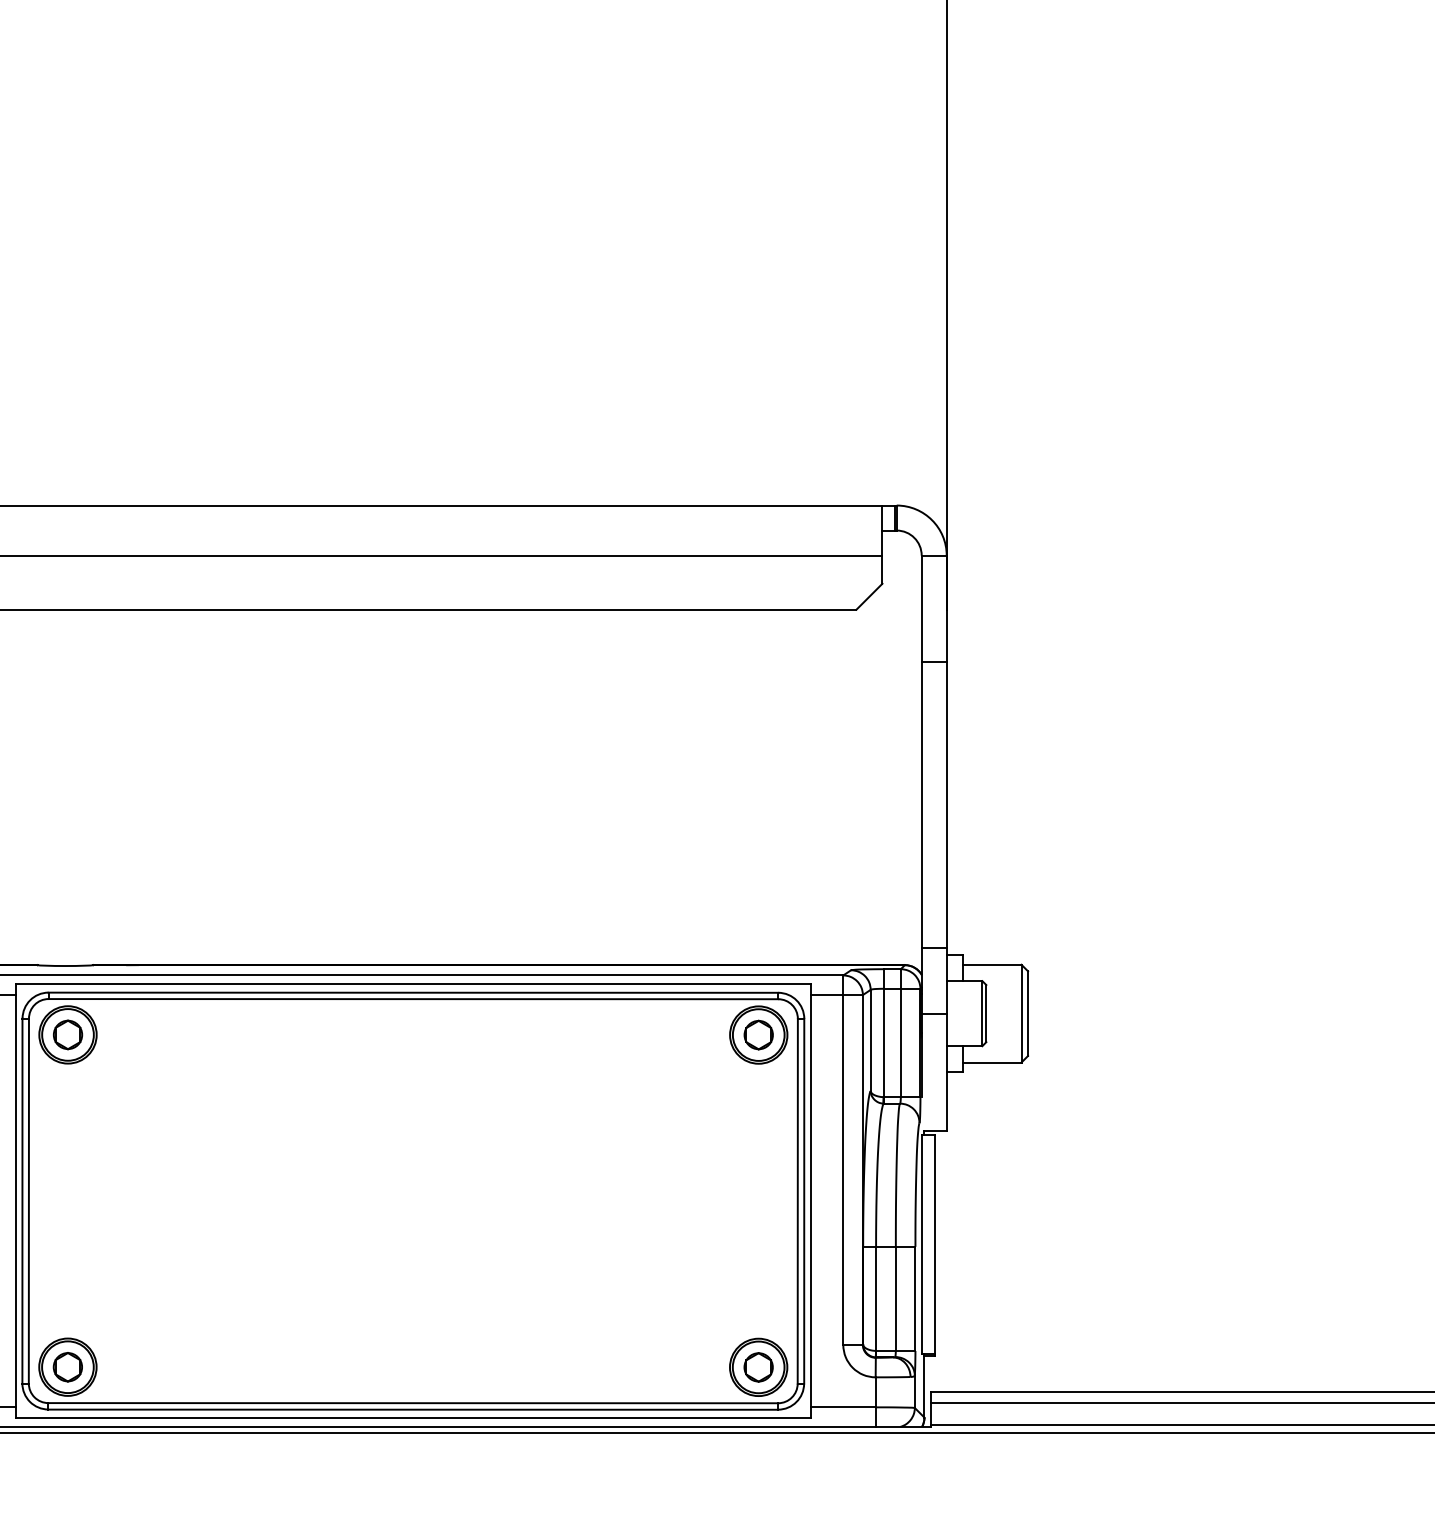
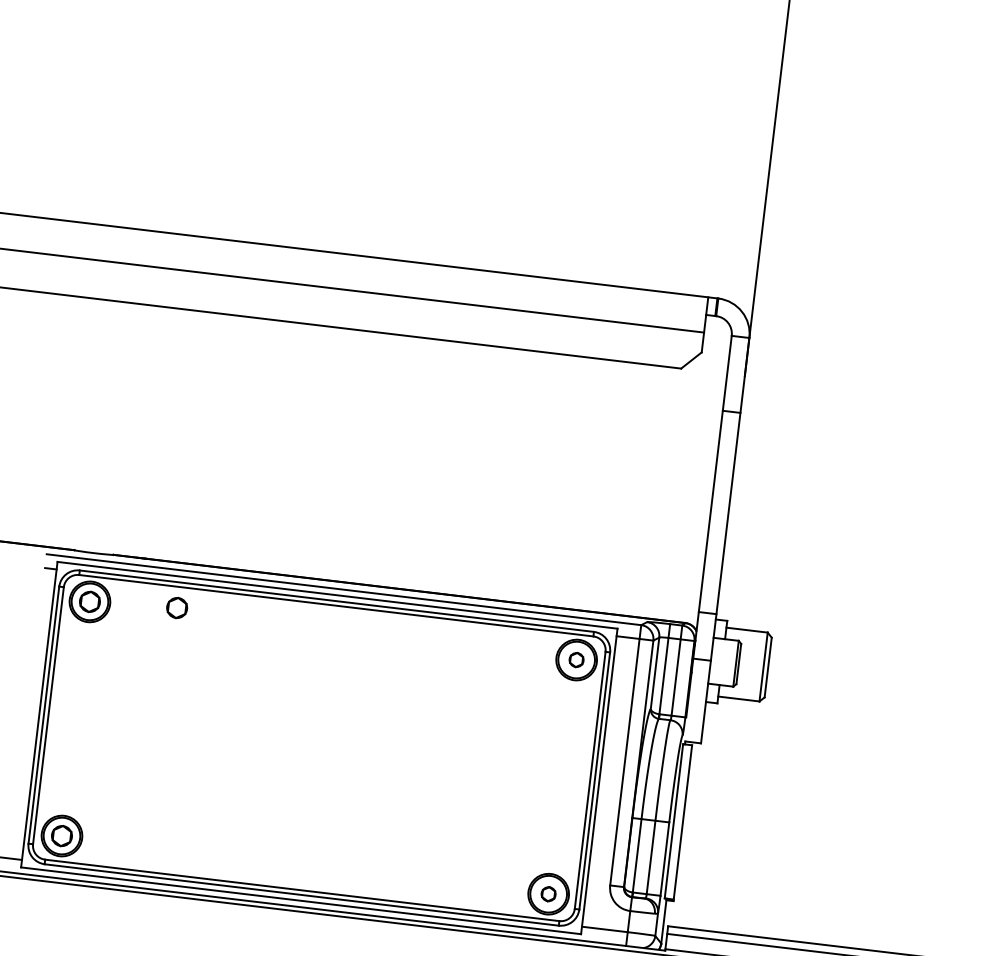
part: (191, 1028) -> (177, 607), added
part: (758, 1034) -> (576, 659), size x0.7
circle: (758, 1367) -> (548, 894), size x0.7

